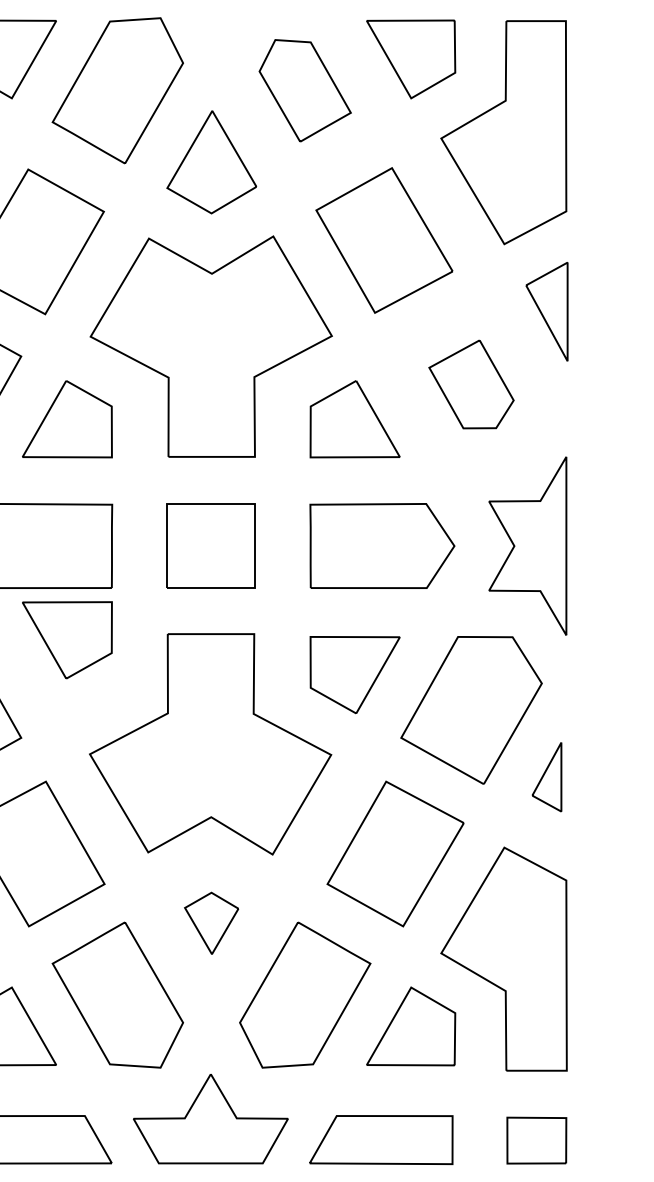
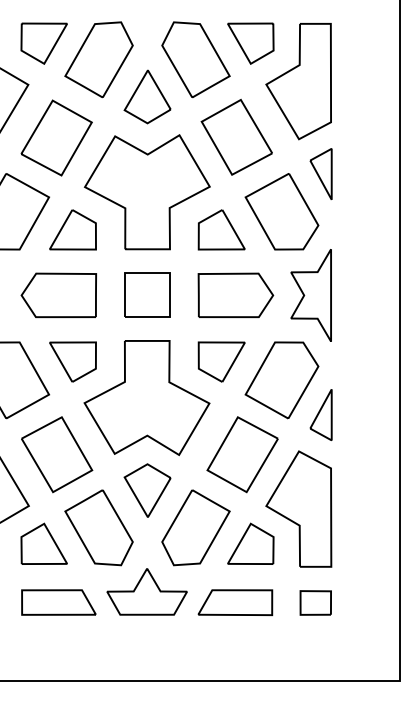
part: (304, 90) -> (195, 59), size x1.43
part: (470, 383) -> (281, 211), size x1.67
part: (66, 639) -> (72, 361), moved
part: (545, 776) -> (320, 414), size x1.43
part: (211, 923) -> (147, 490), size x1.67

